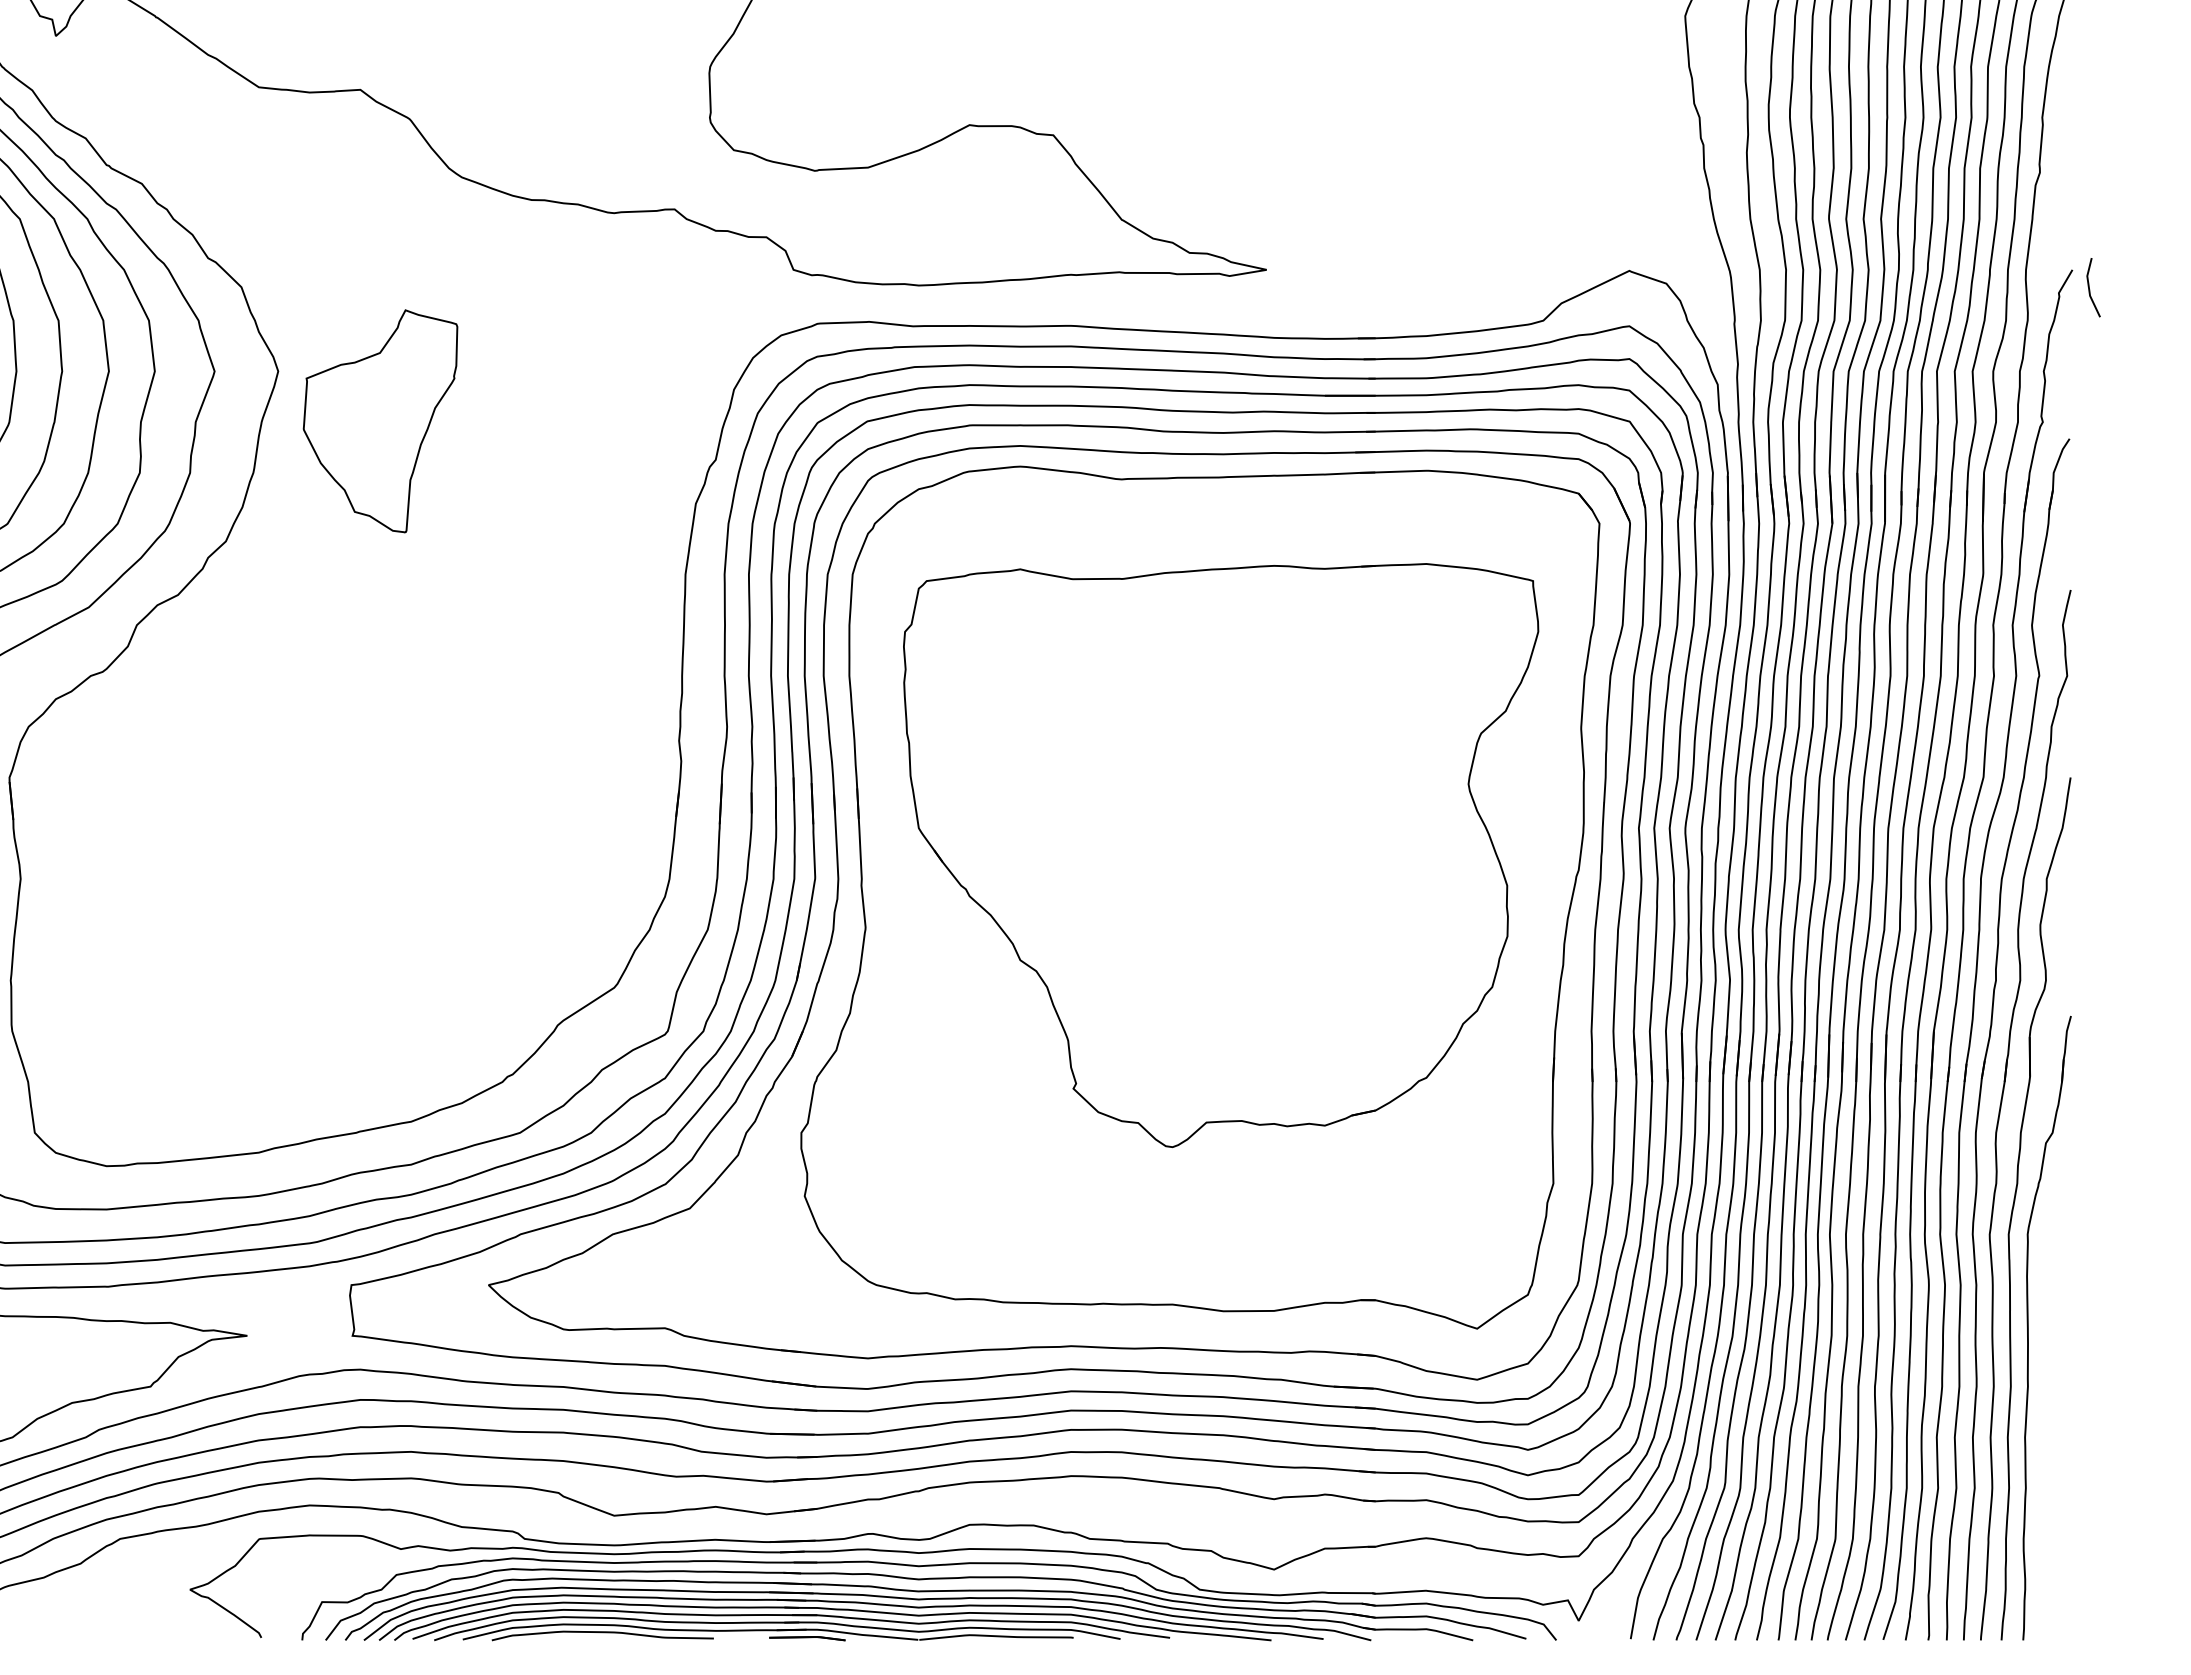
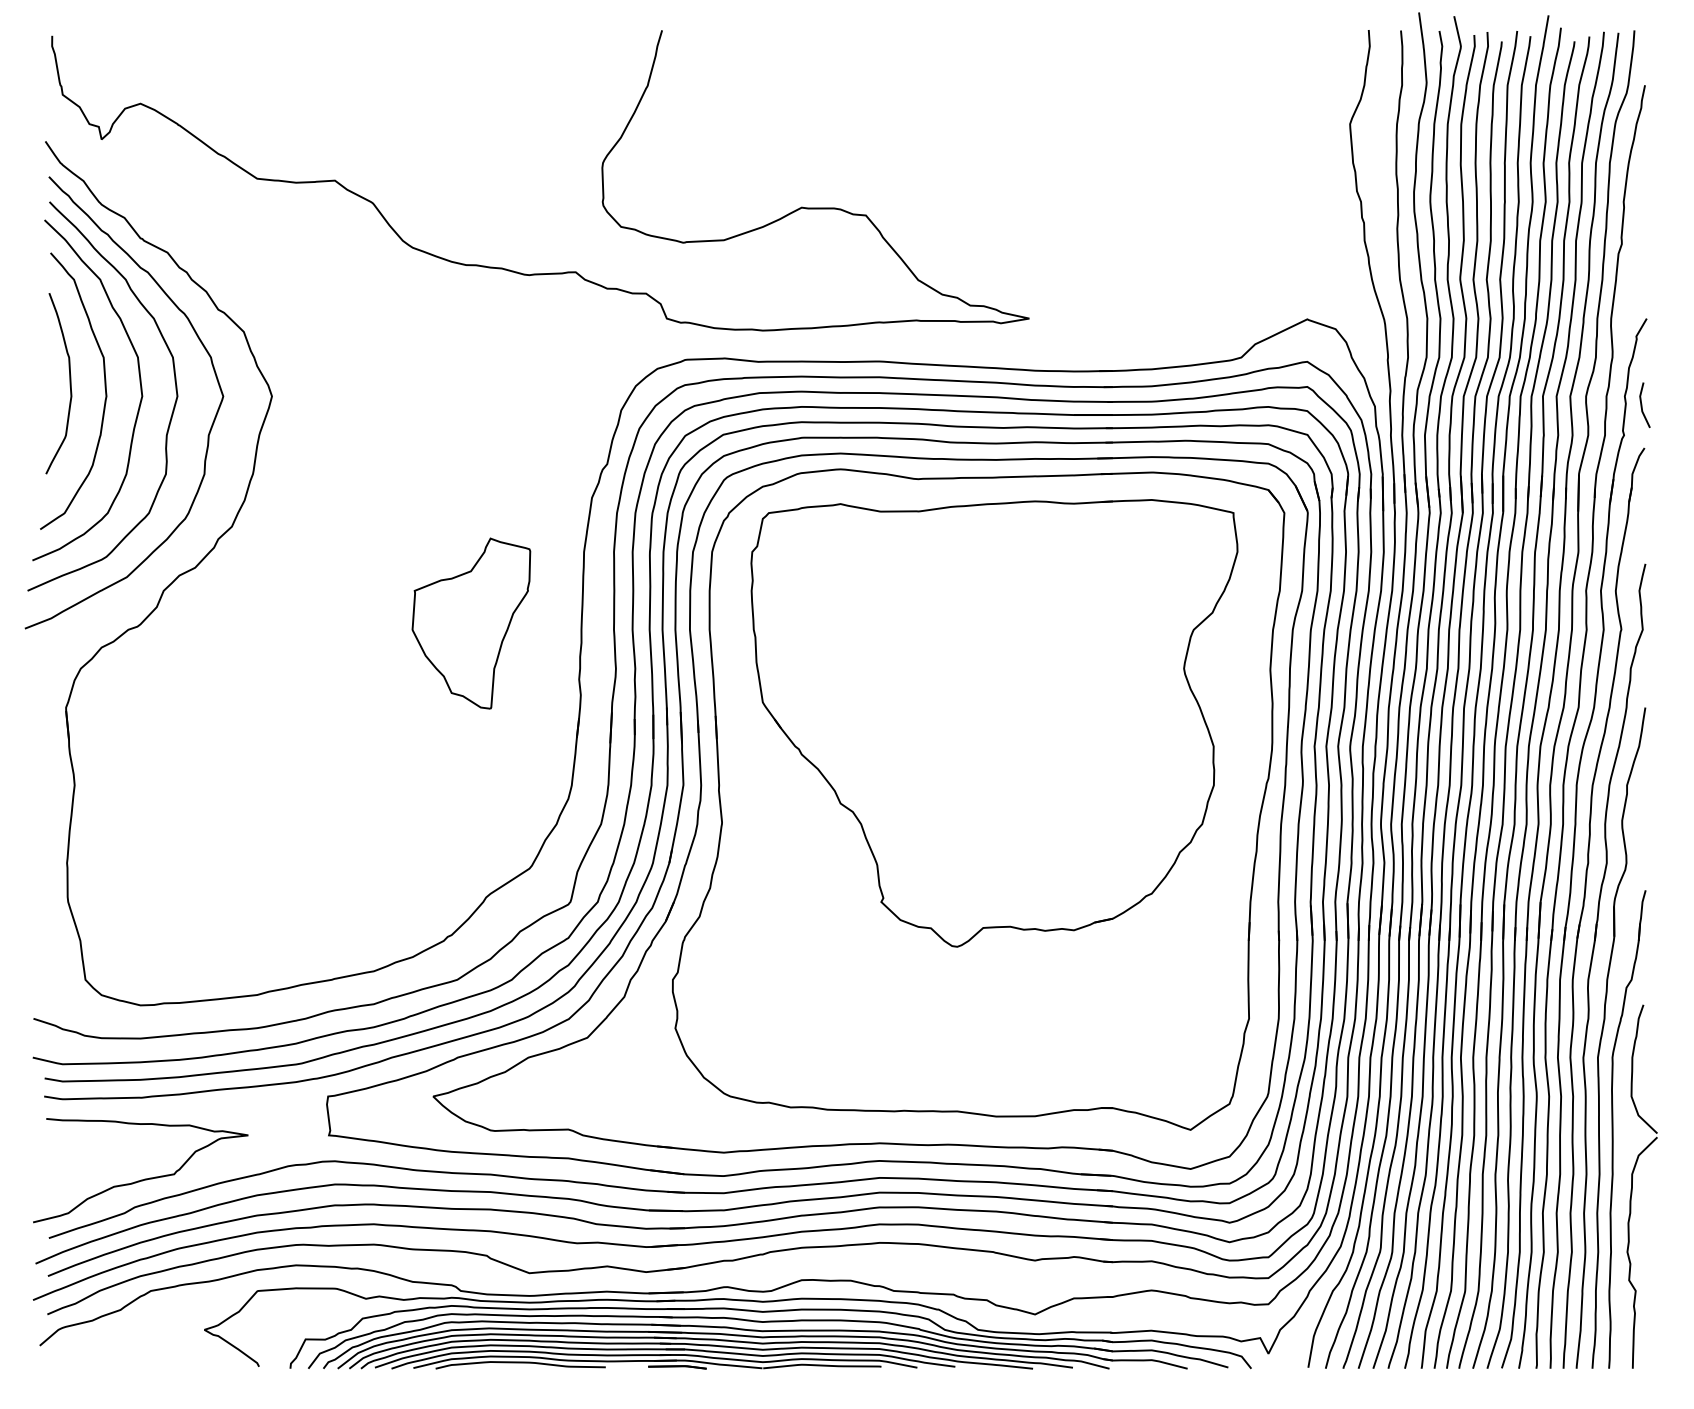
line: (2090, 288) -> (1642, 405), moved
part: (380, 421) -> (471, 623), moved
part: (1221, 855) -> (994, 723), moved
part: (2053, 1402) -> (1632, 1186), added

